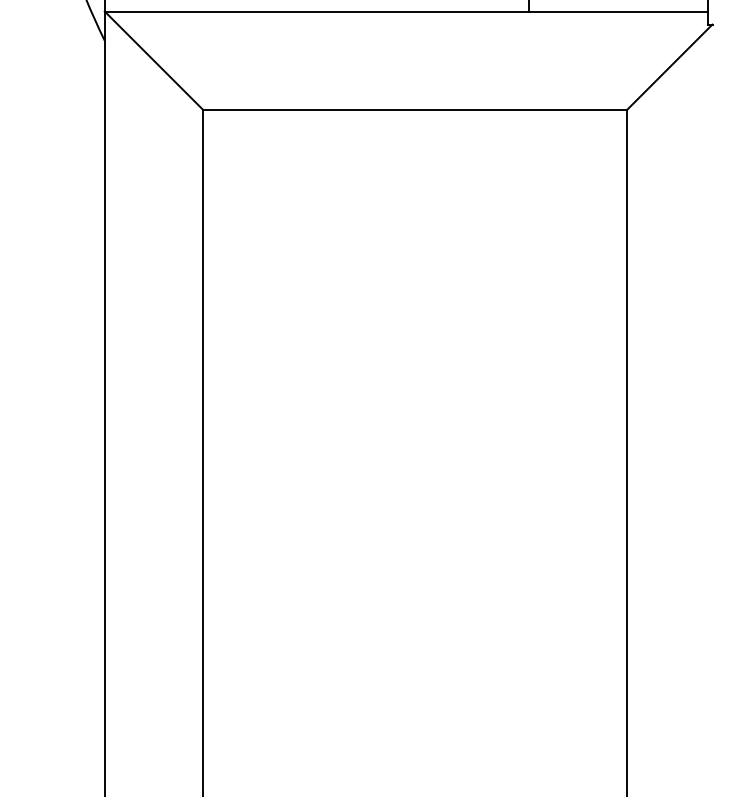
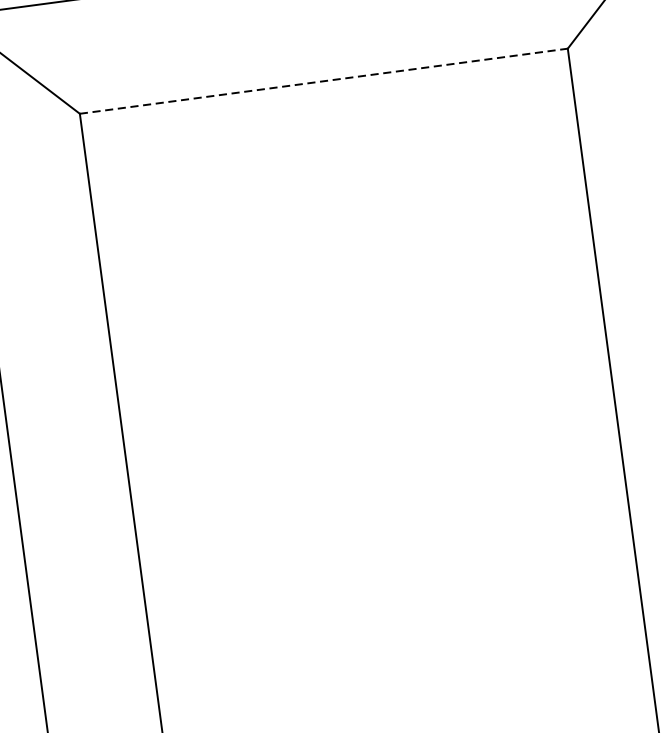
line: (415, 109) -> (324, 81), solid -> dashed

